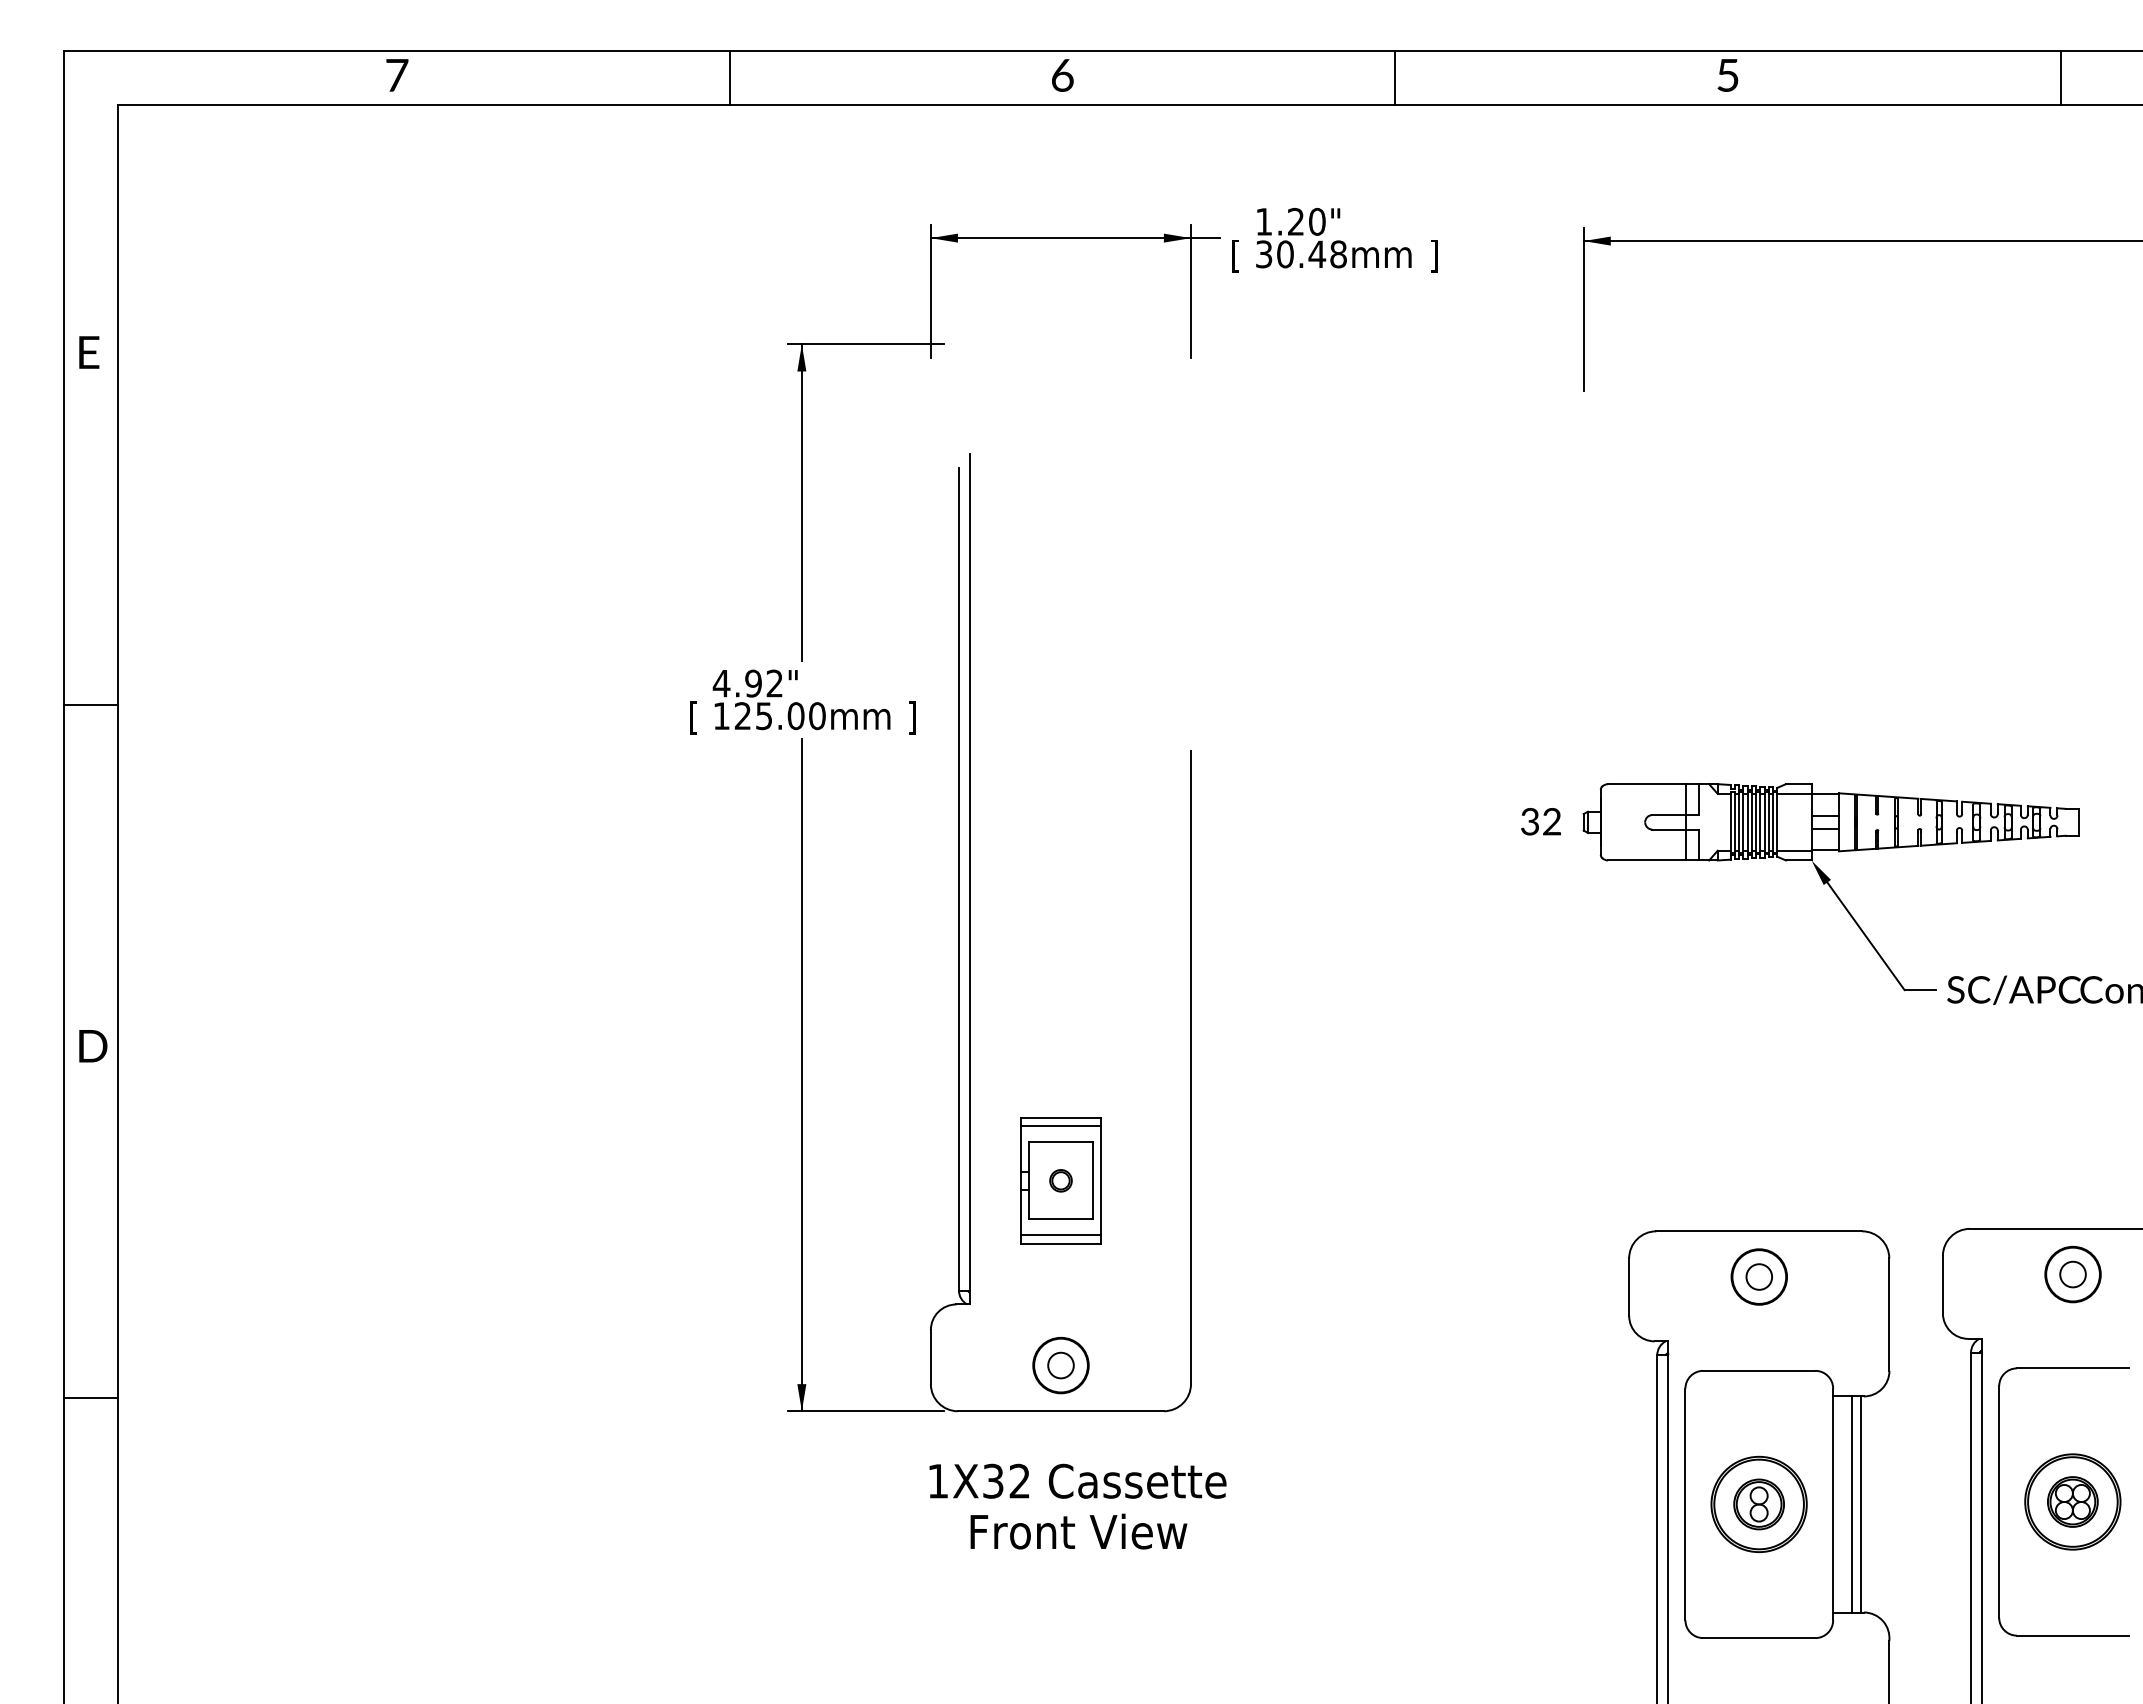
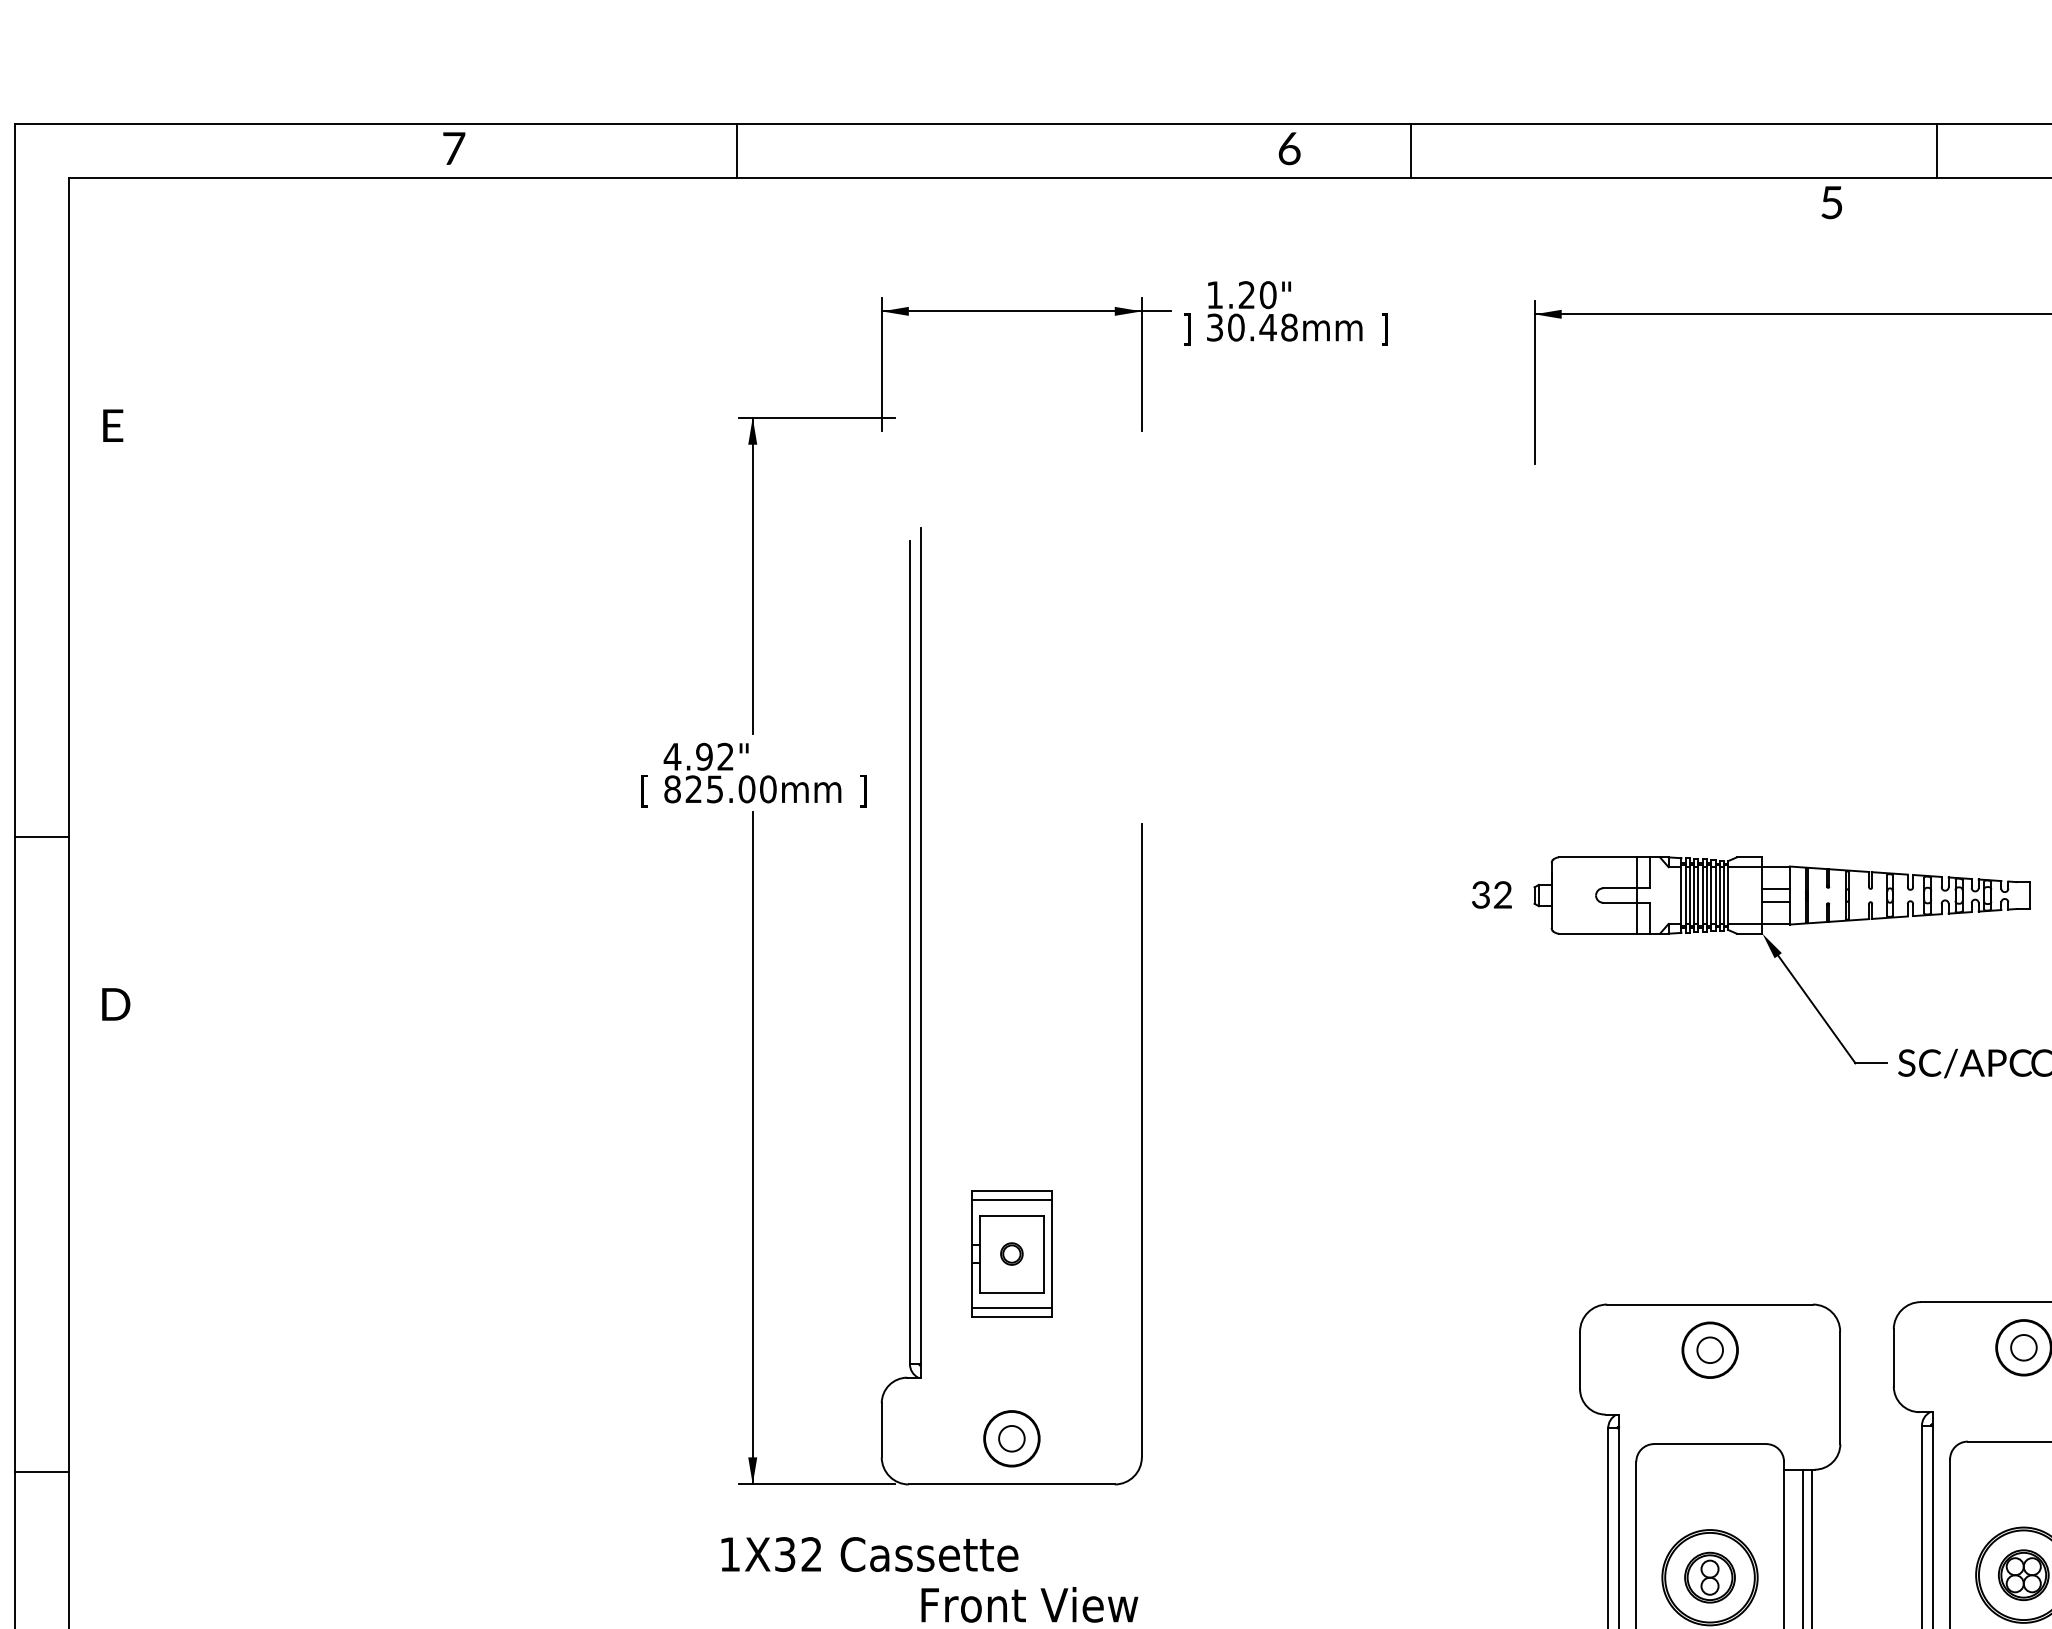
text: (397, 75) -> (454, 148), moved
text: (1062, 75) -> (1289, 148), moved
text: (1727, 75) -> (1831, 202), moved
line: (729, 78) -> (736, 151), moved
line: (1395, 78) -> (1411, 151), moved
line: (2060, 78) -> (1936, 151), moved
text: (1235, 256) -> (1186, 329), [ -> ]
text: (89, 352) -> (113, 425), moved
line: (91, 704) -> (42, 836), moved
text: (721, 716) -> (672, 789), 125.00mm -> 825.00mm
text: (93, 1046) -> (116, 1004), moved
text: (1077, 1480) -> (869, 1553), moved

